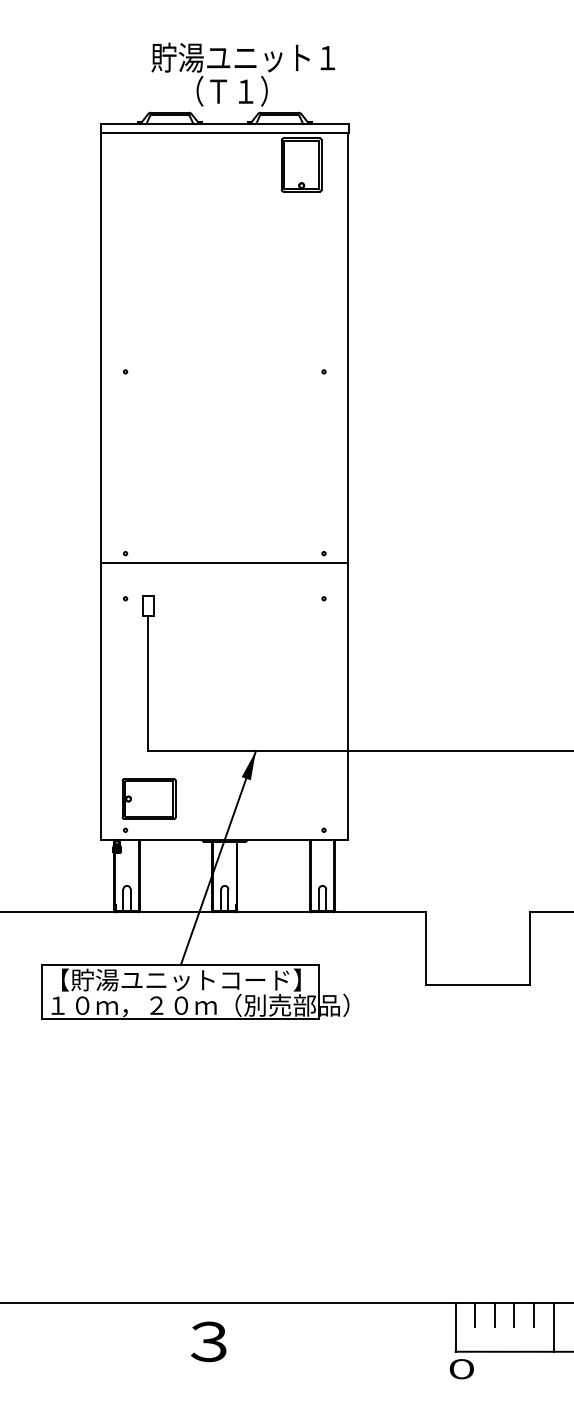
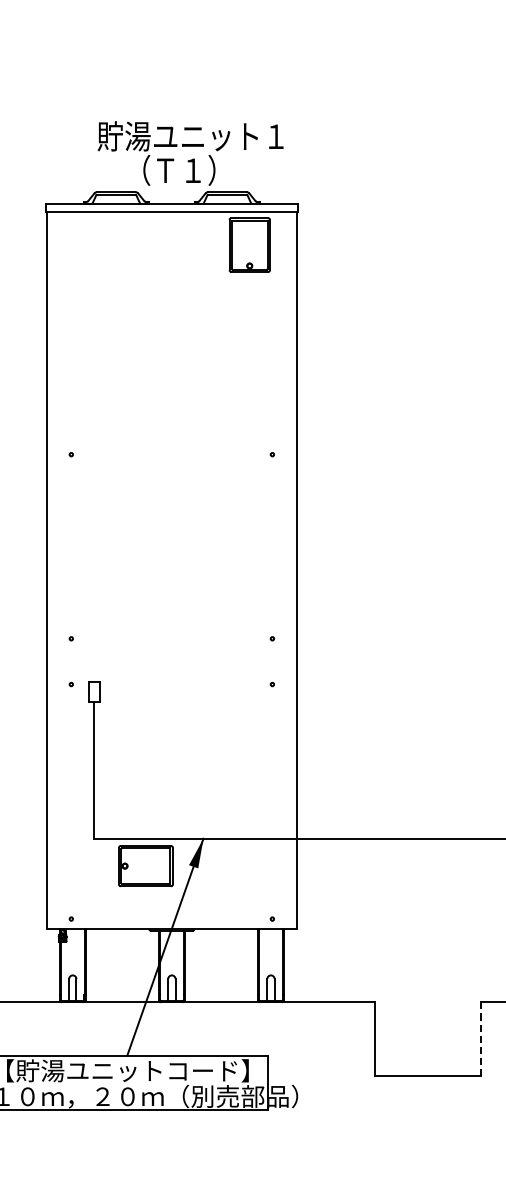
line: (224, 562) -> (171, 647), removed
part: (148, 798) -> (145, 865), moved
line: (529, 949) -> (480, 1039), solid -> dashed

